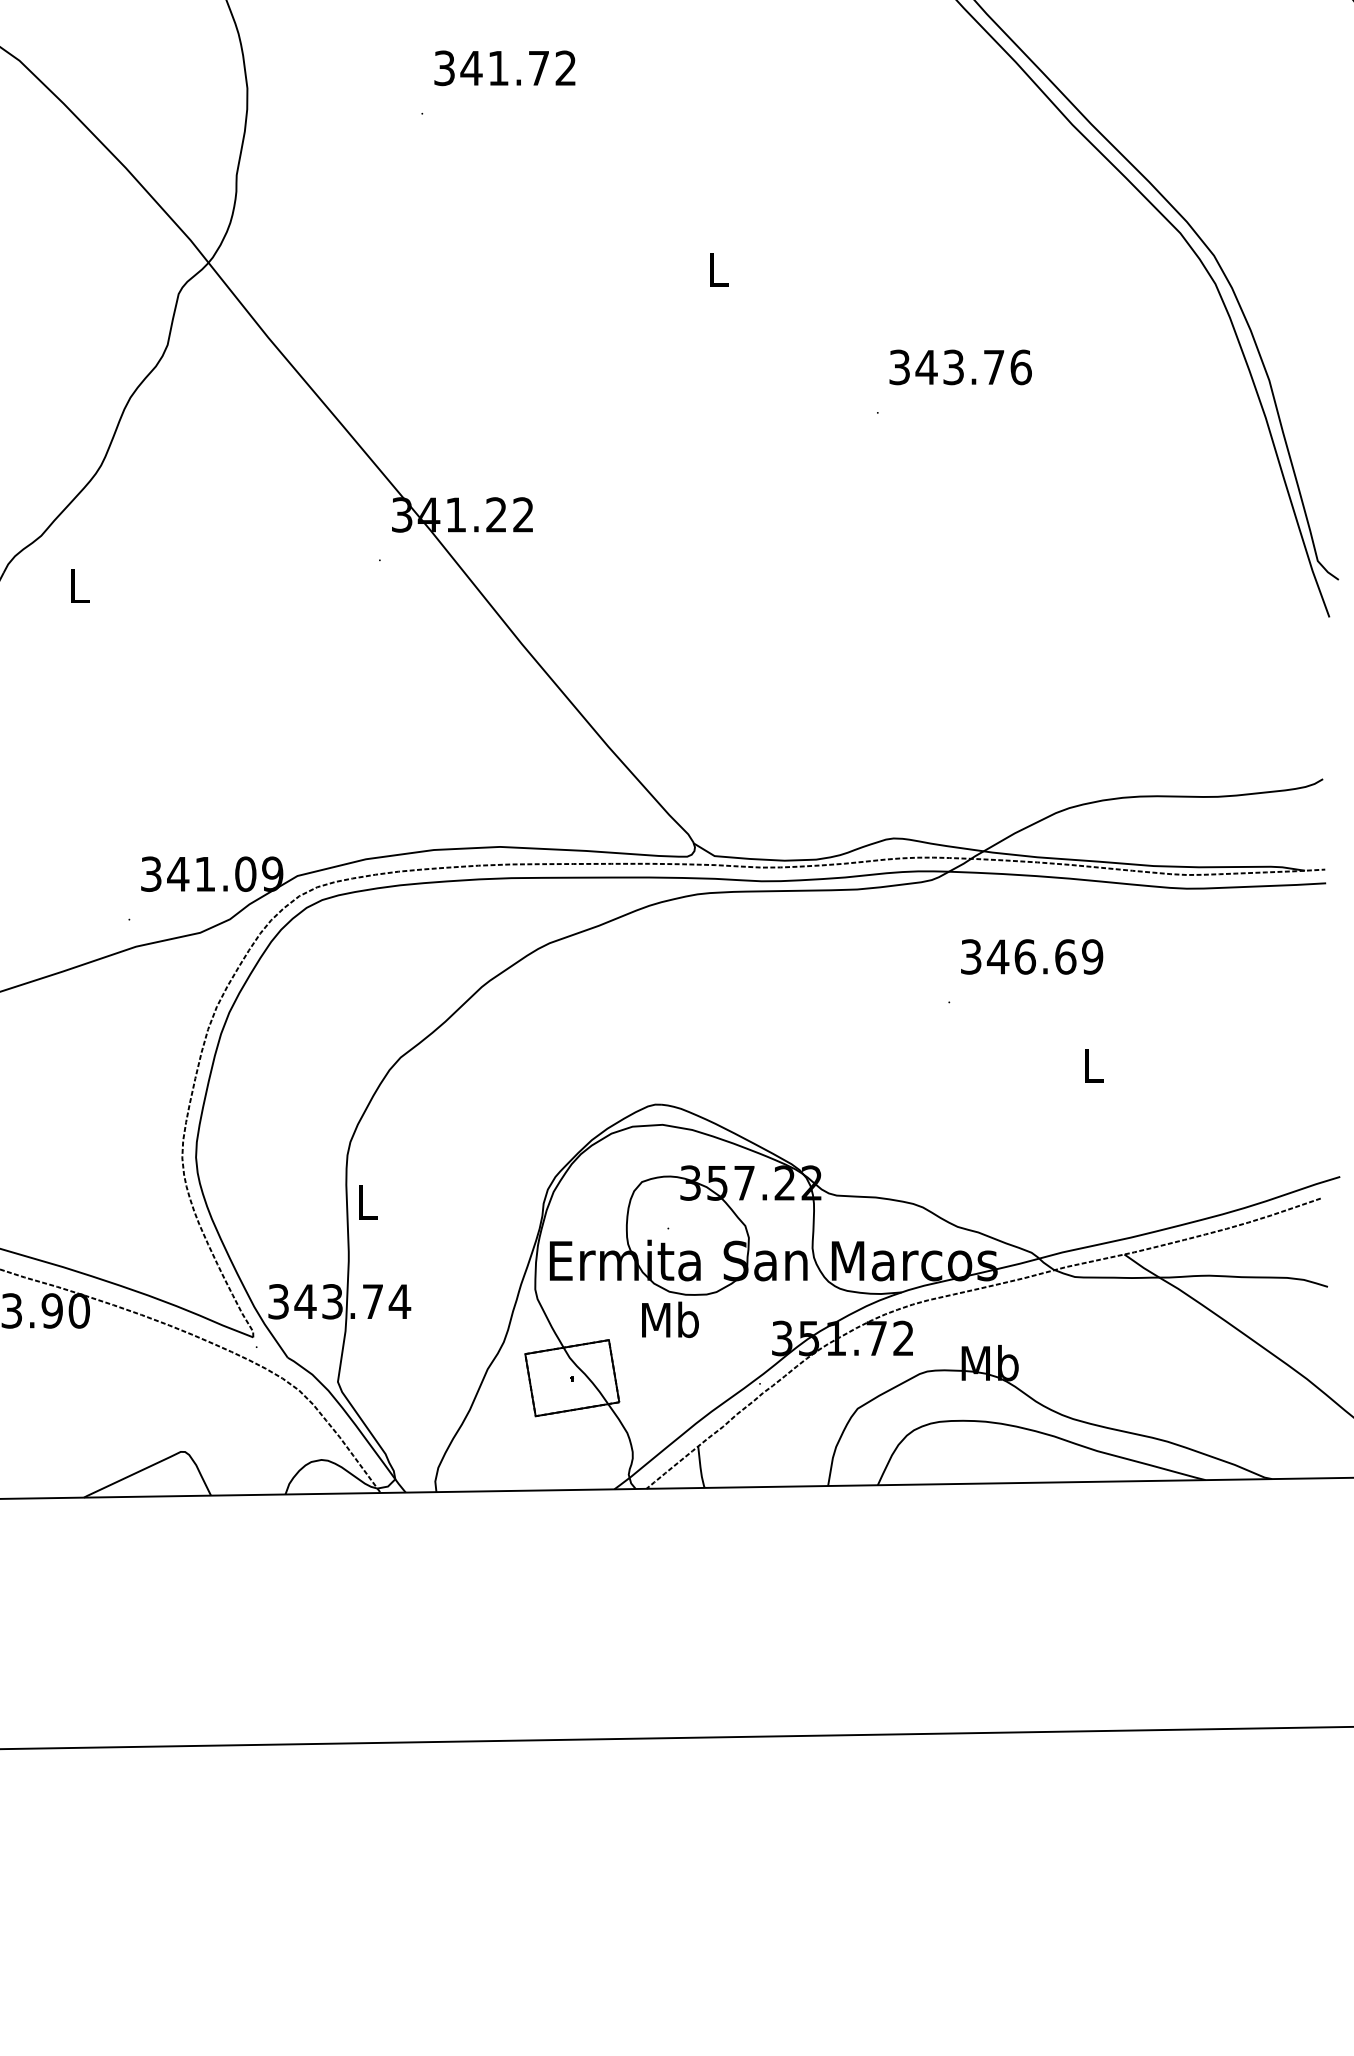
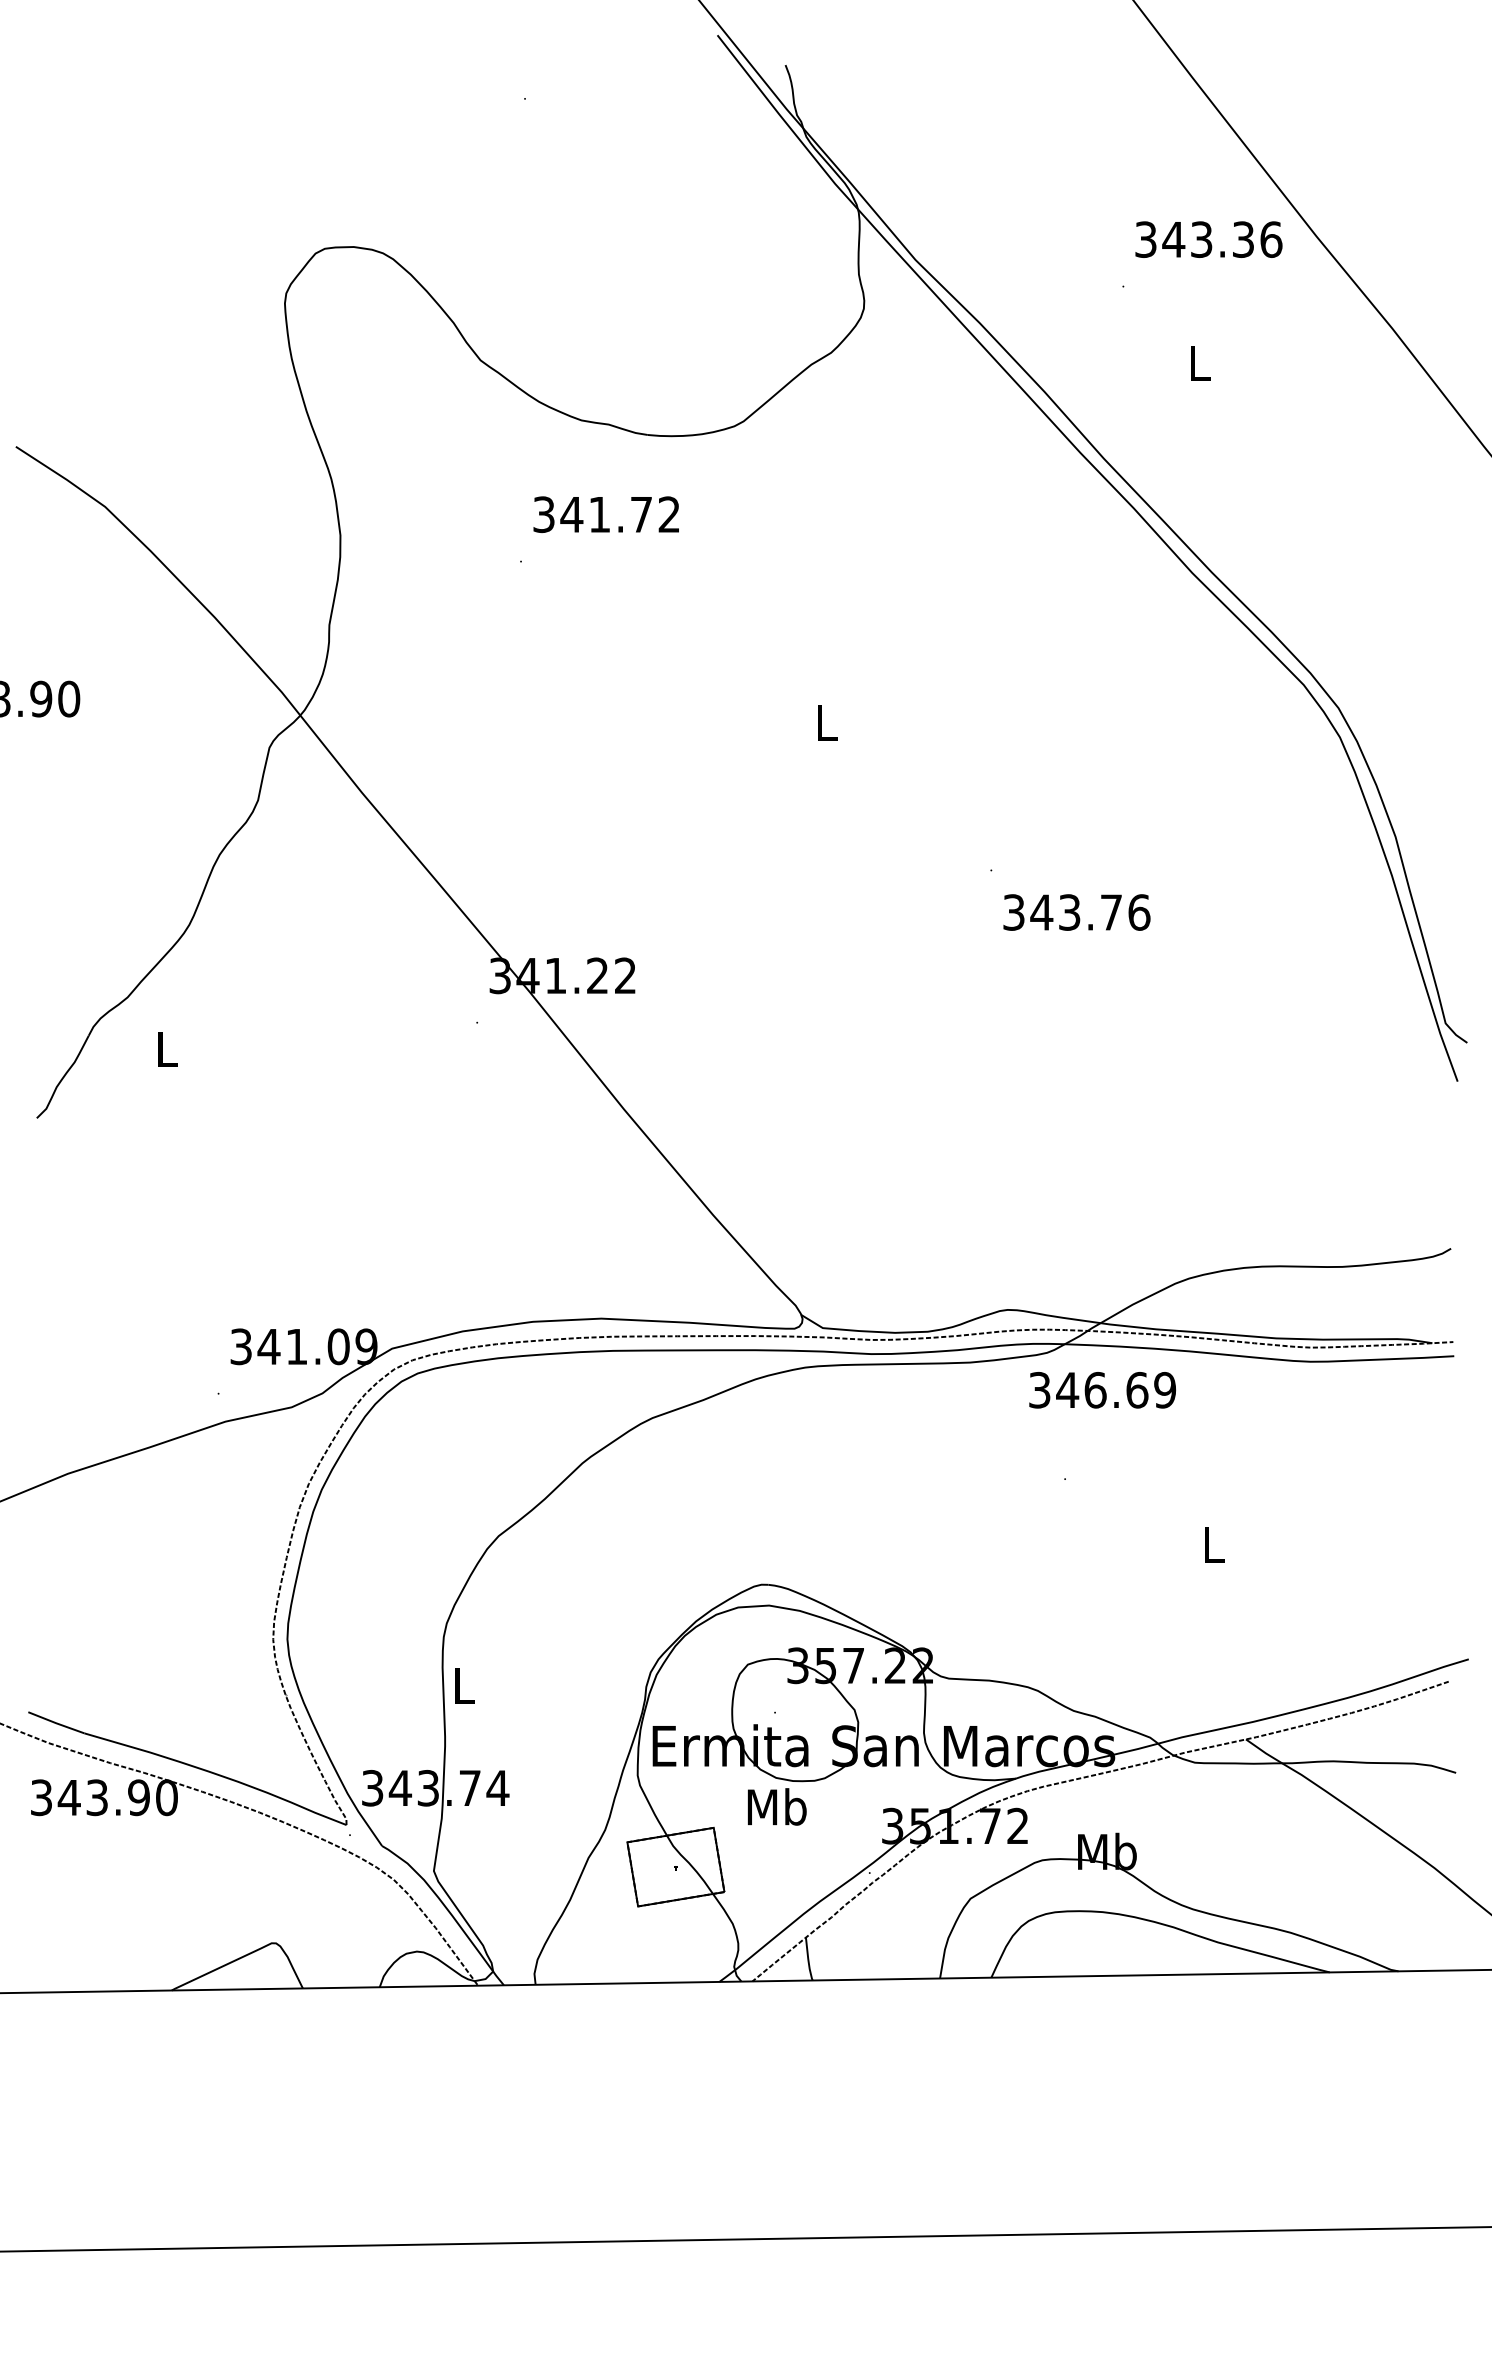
text: (960, 367) -> (1076, 912), moved
text: (1031, 957) -> (1102, 1390), moved

